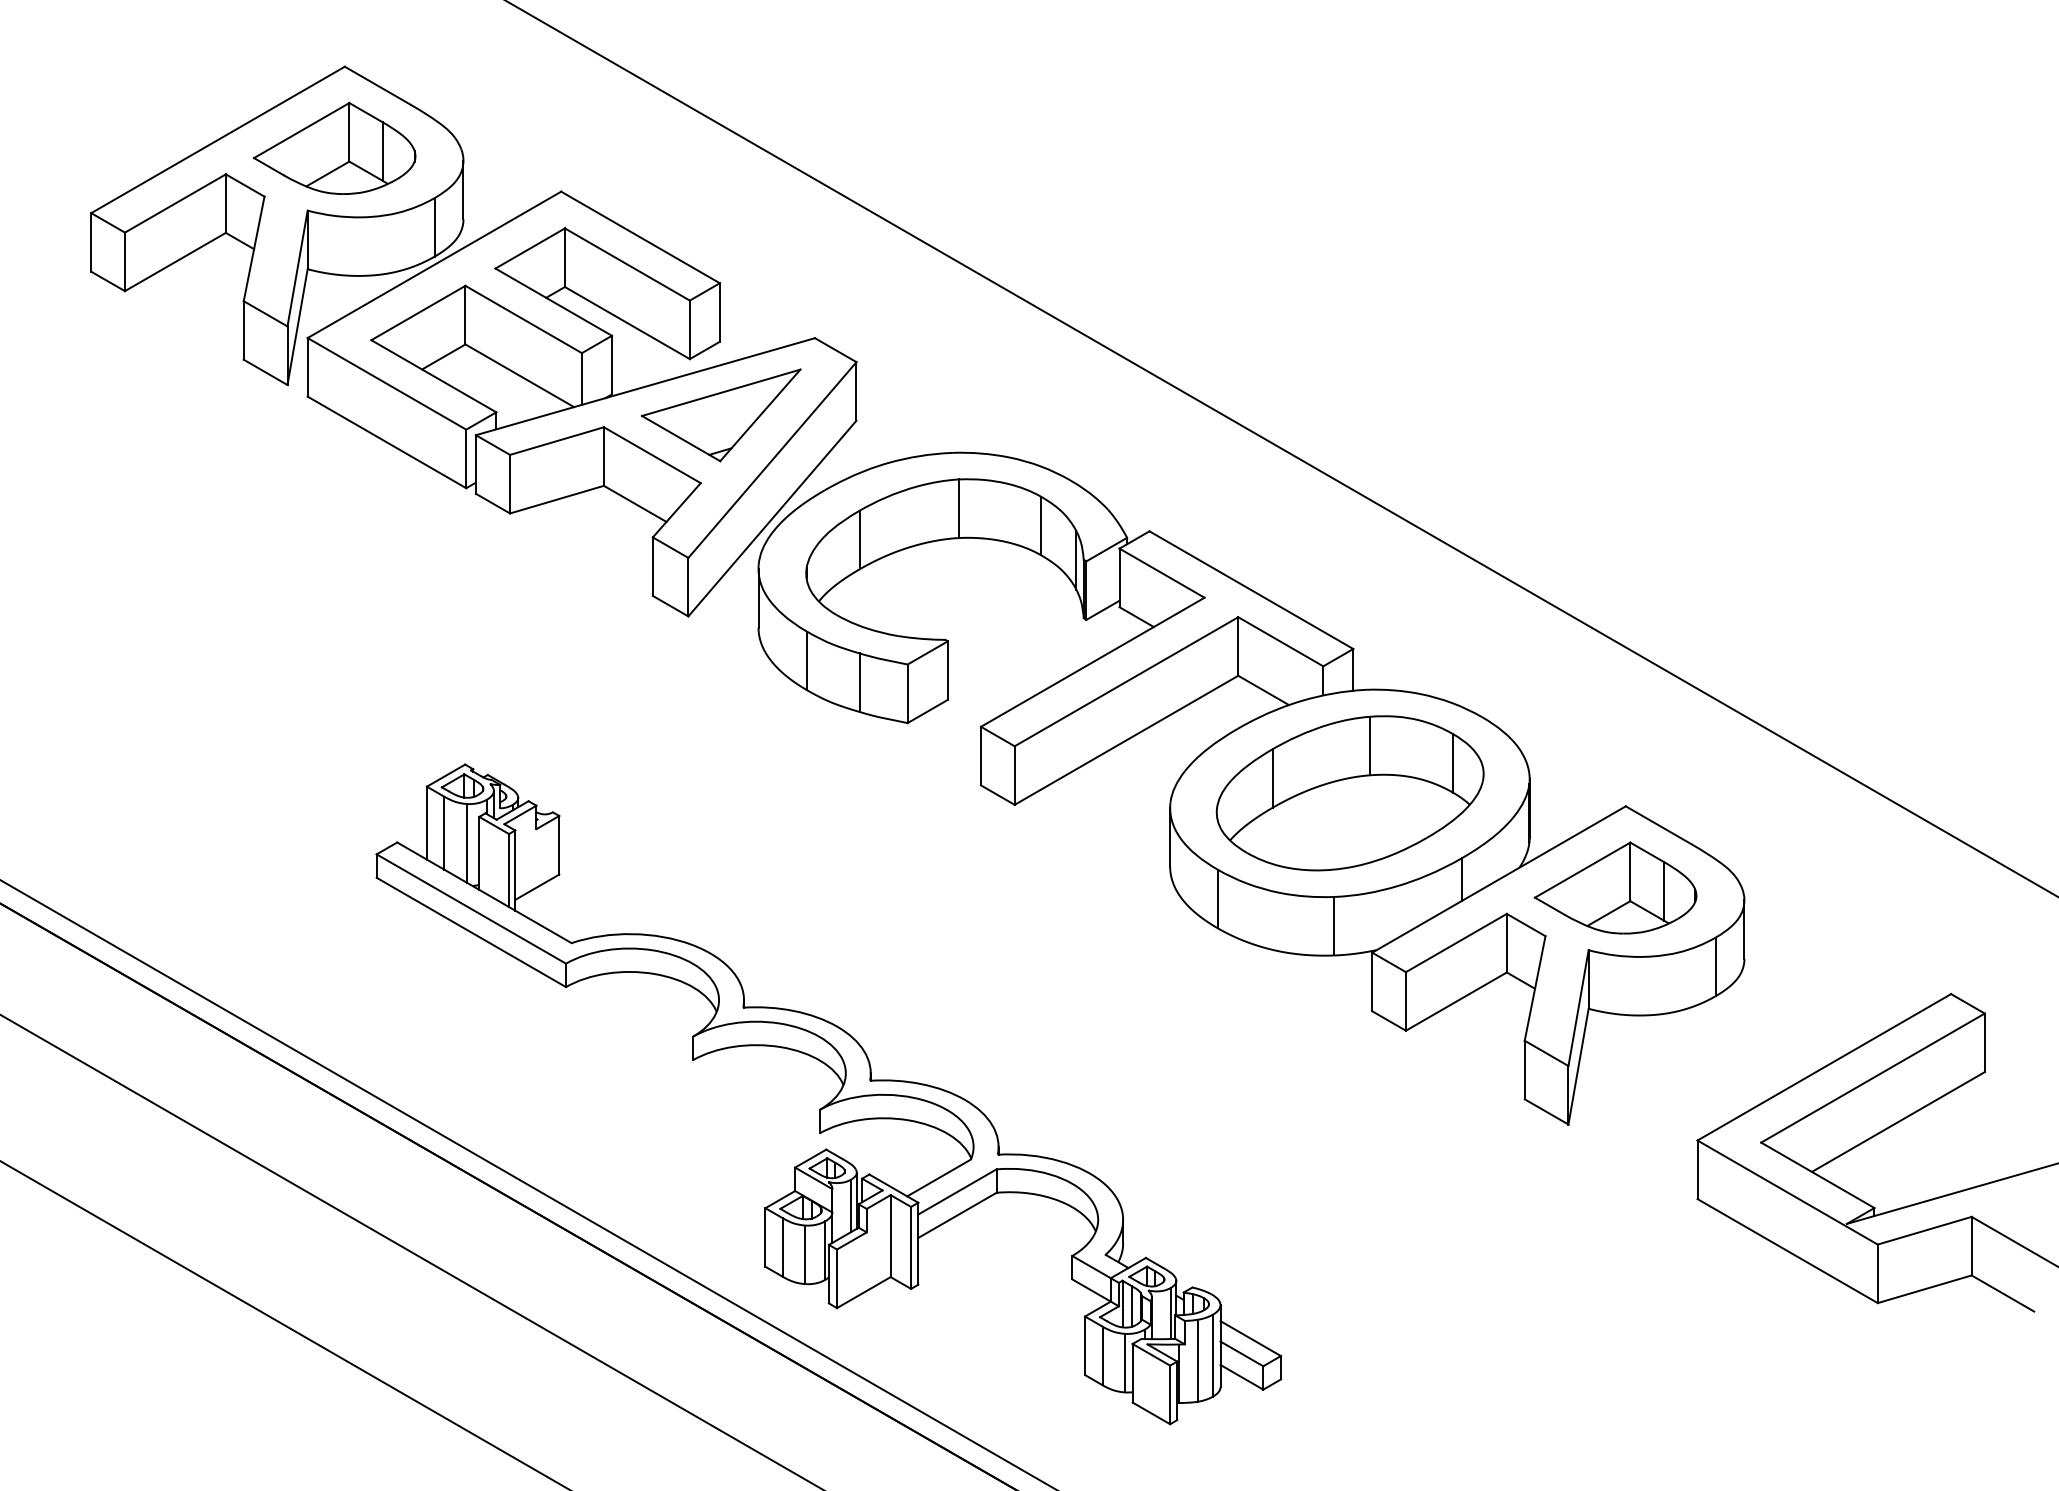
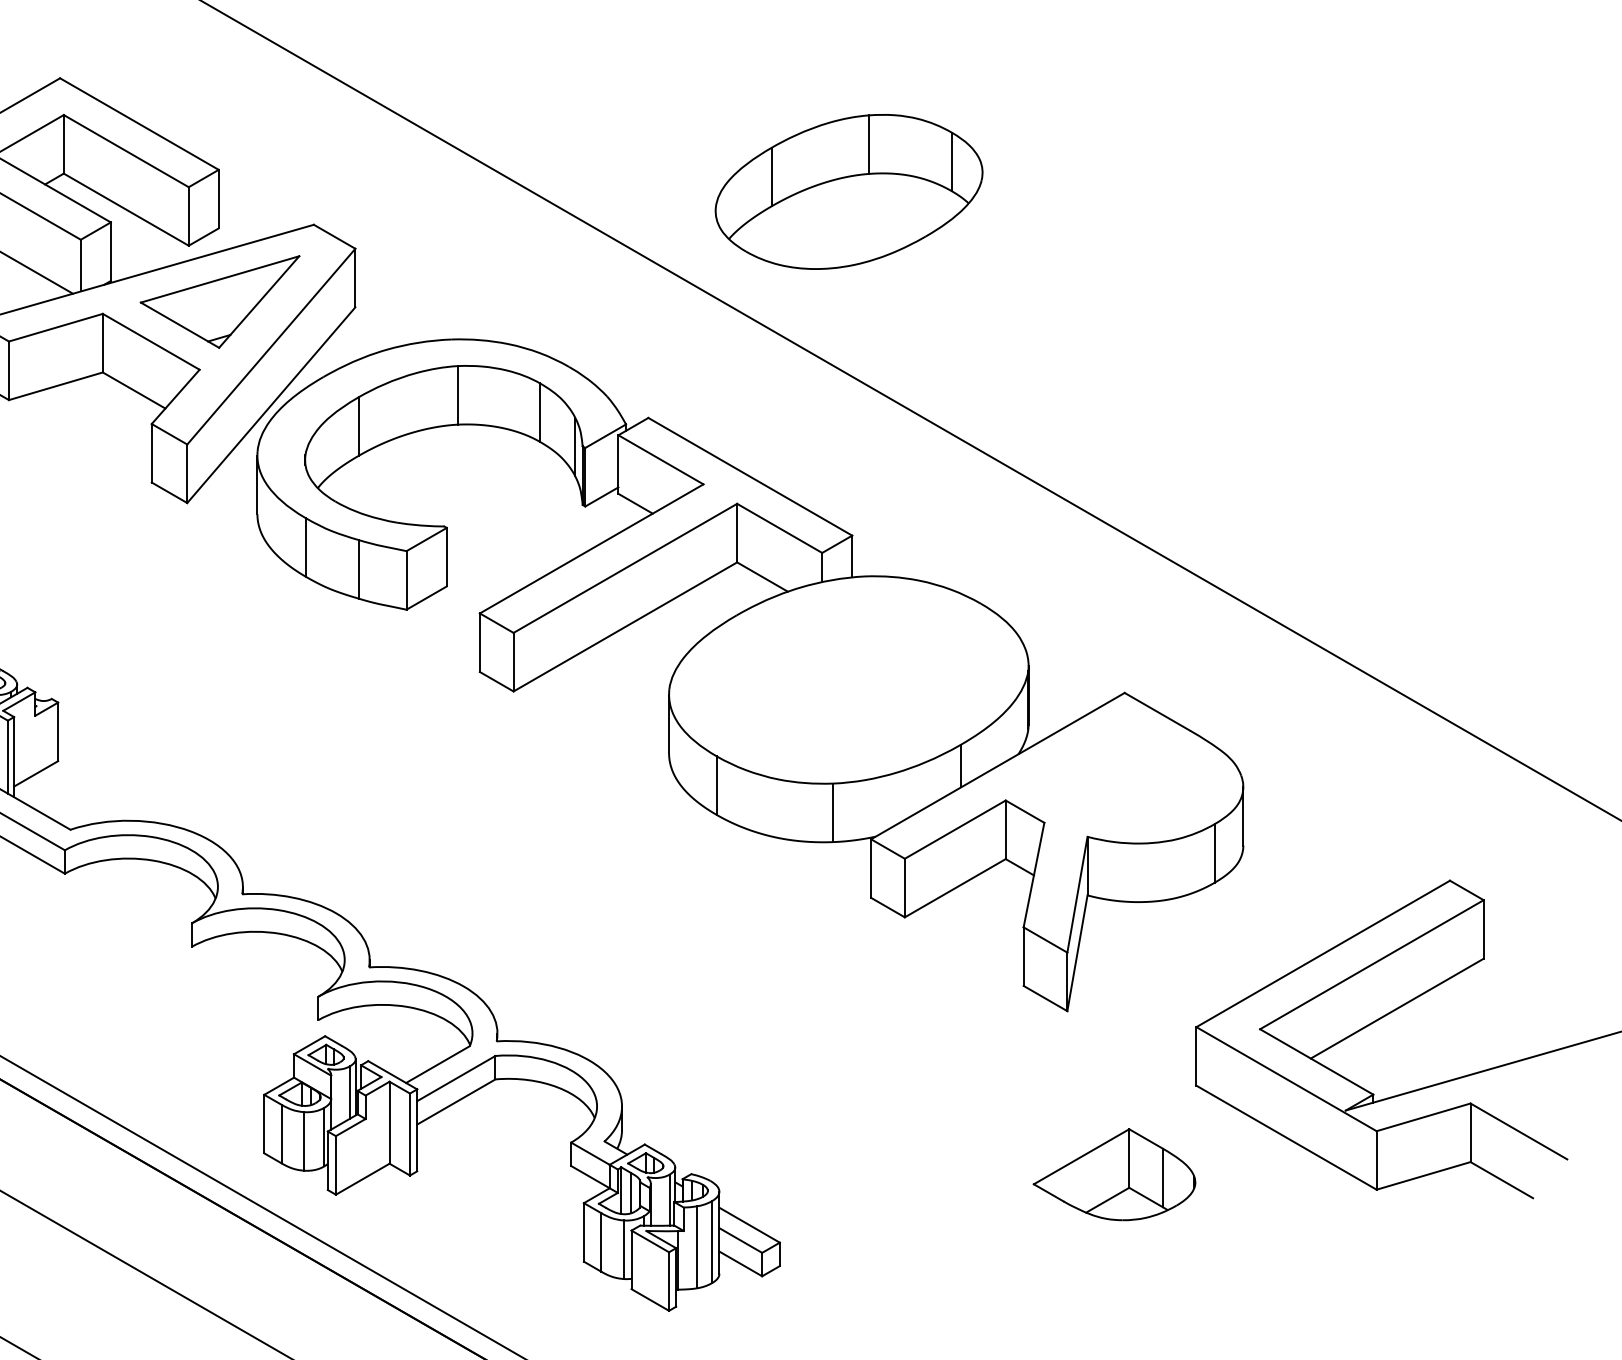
part: (1349, 793) -> (848, 192), moved
part: (1615, 887) -> (1114, 1174), moved

